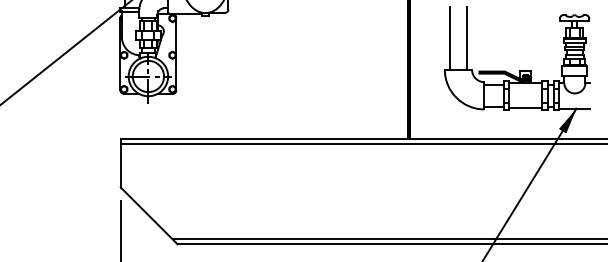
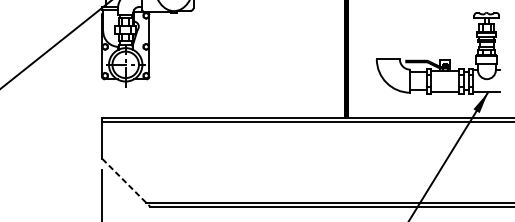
line: (449, 38) -> (380, 32), removed
line: (467, 38) -> (395, 32), removed
line: (149, 216) -> (126, 183), solid -> dashed

